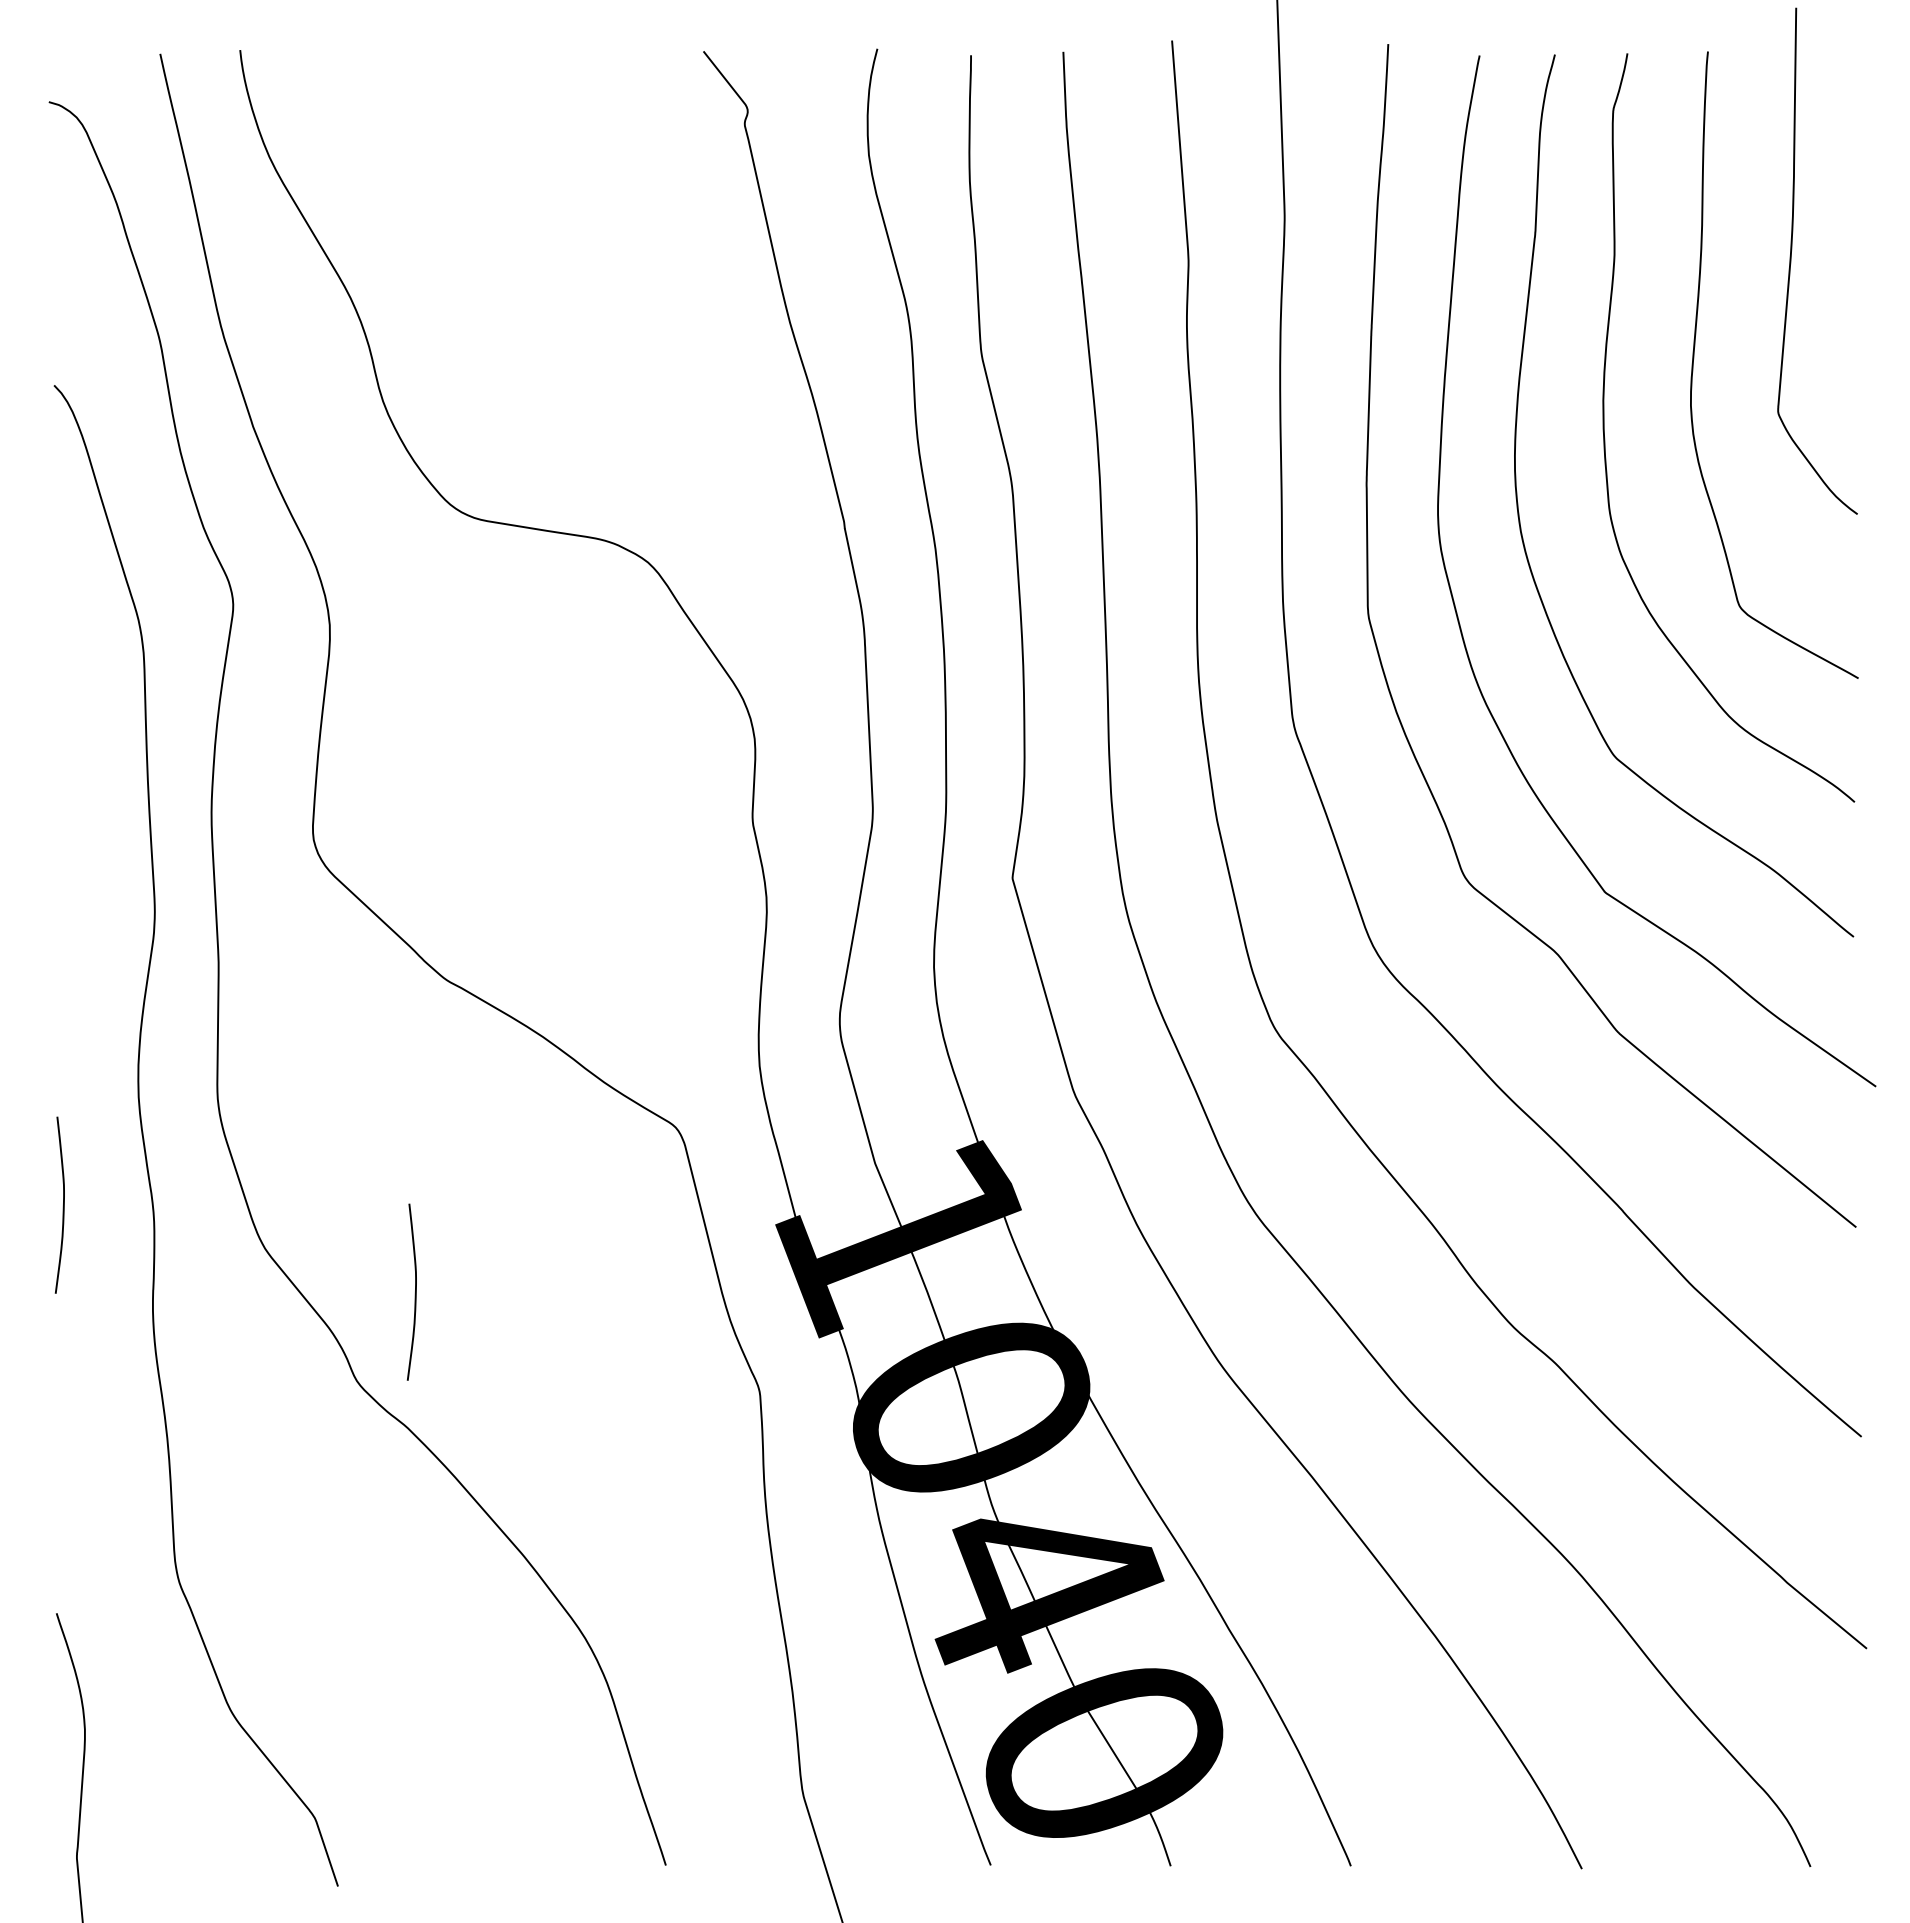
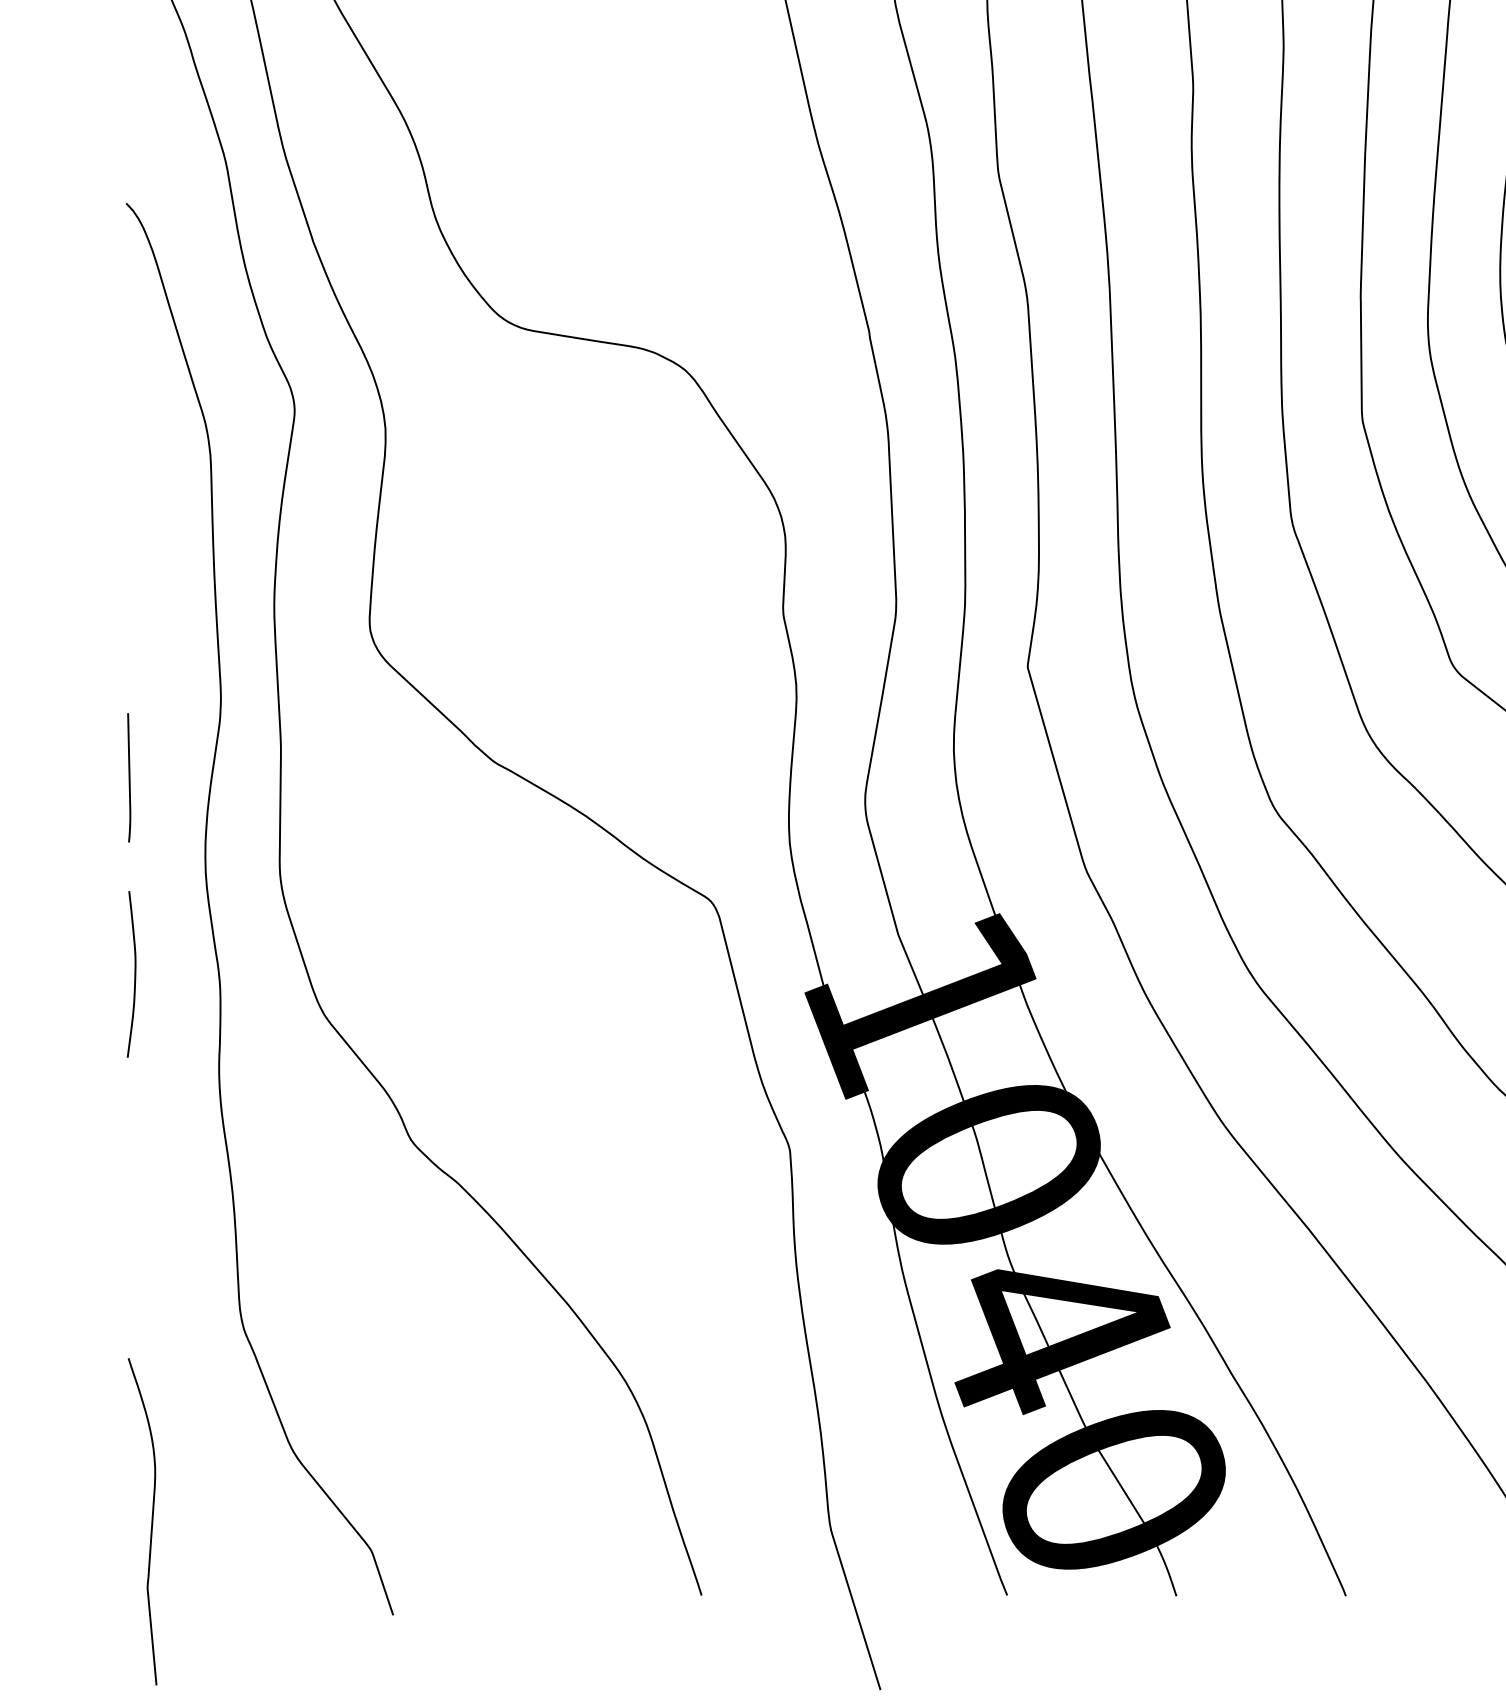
curve: (57, 995) -> (129, 777), added
curve: (414, 1293) -> (465, 1057), removed

